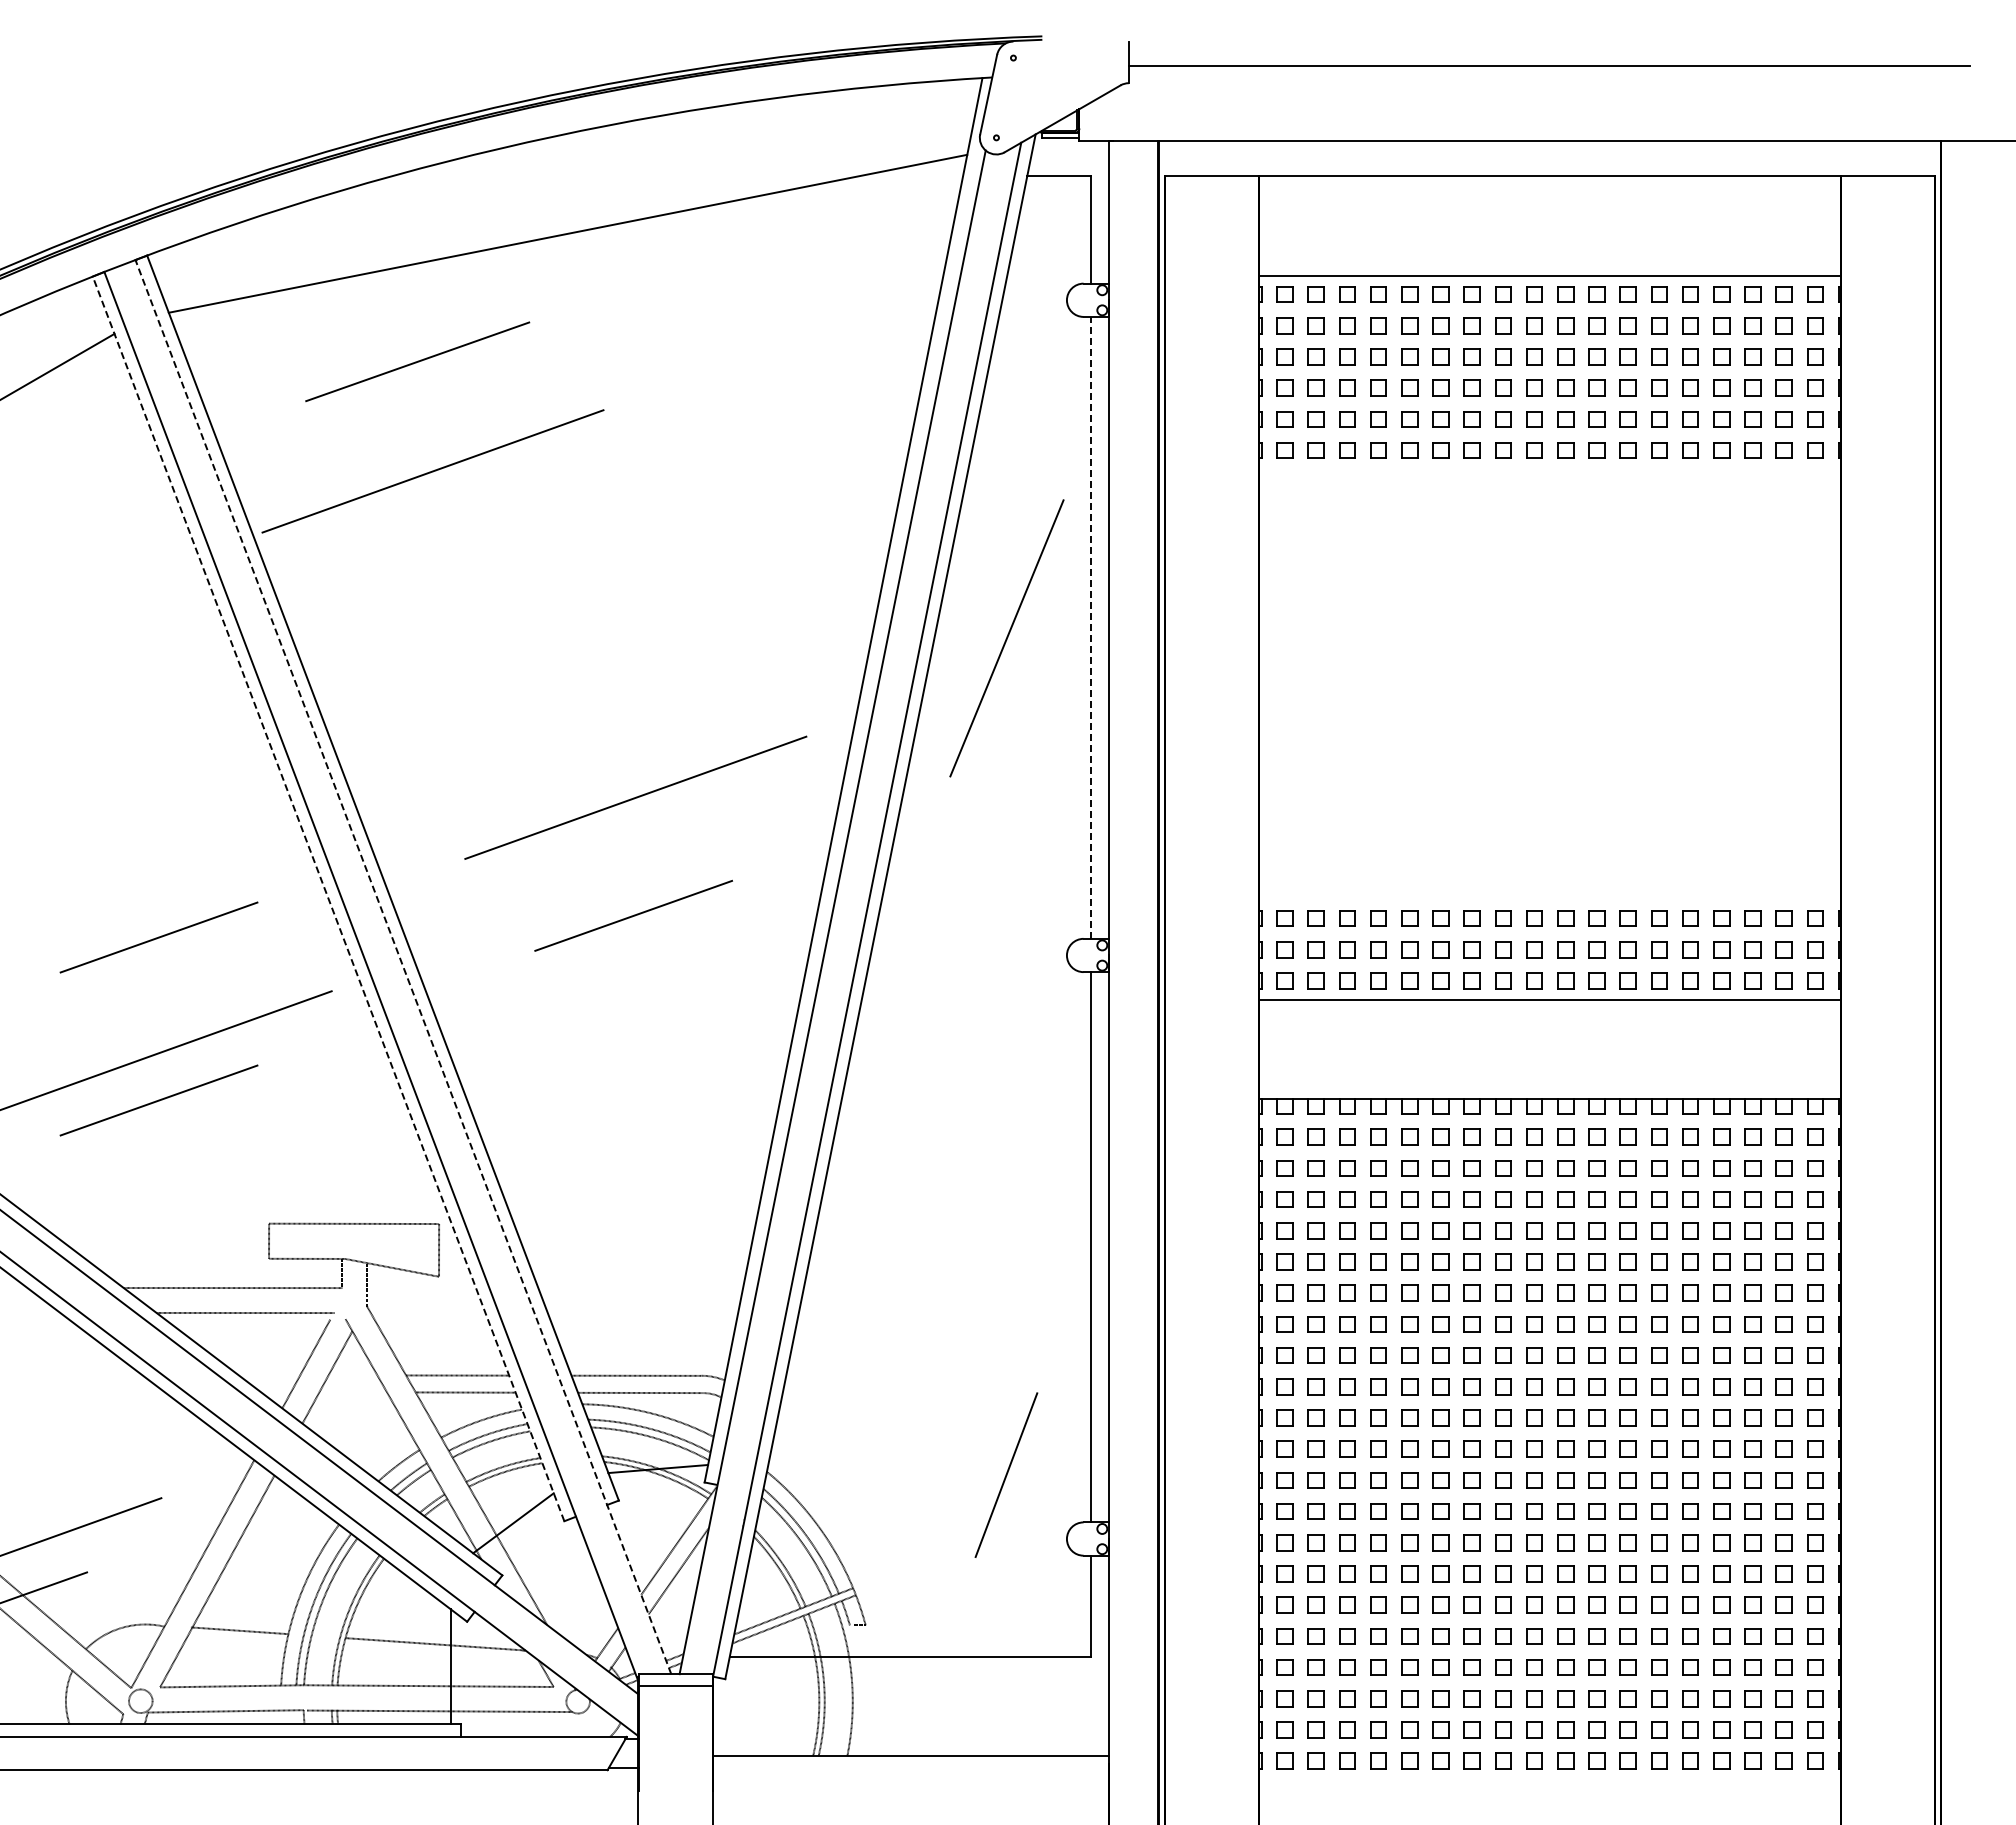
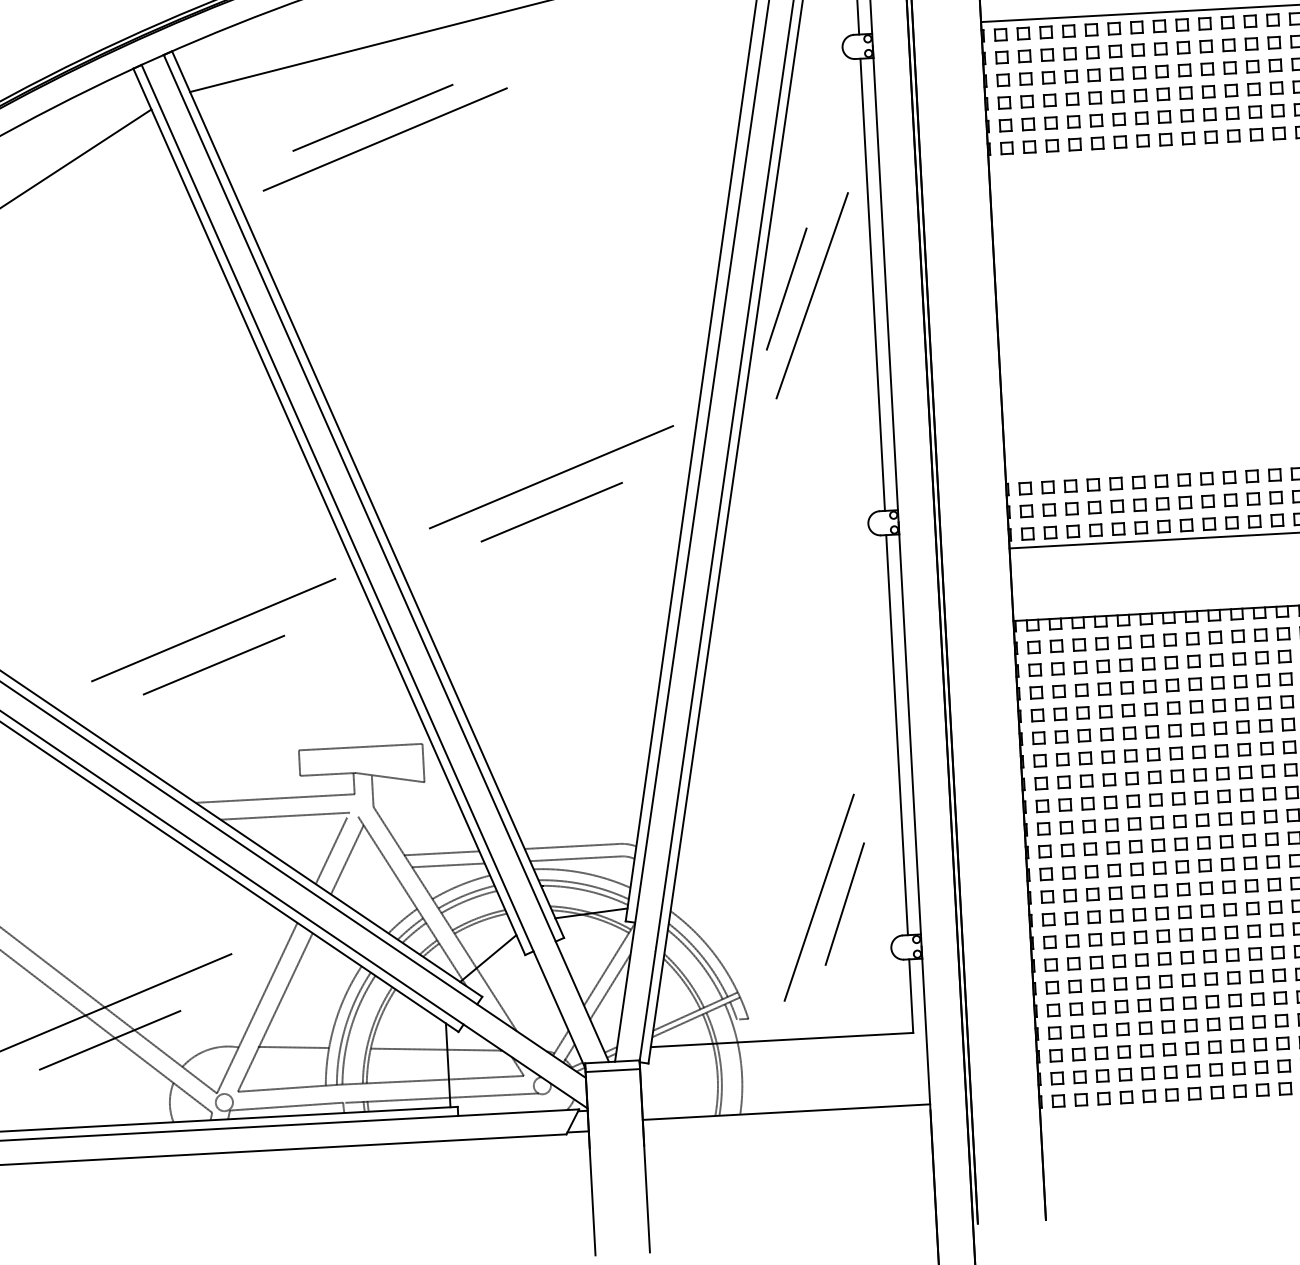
line: (432, 471) -> (384, 139), moved
line: (972, 626) -> (786, 288), added
line: (1090, 627) -> (872, 284), dashed -> solid
line: (635, 797) -> (551, 476), moved
line: (328, 898) -> (329, 511), dashed -> solid
line: (158, 937) -> (207, 546), removed
line: (403, 966) -> (386, 558), dashed -> solid
line: (971, 1464) -> (819, 897), added

